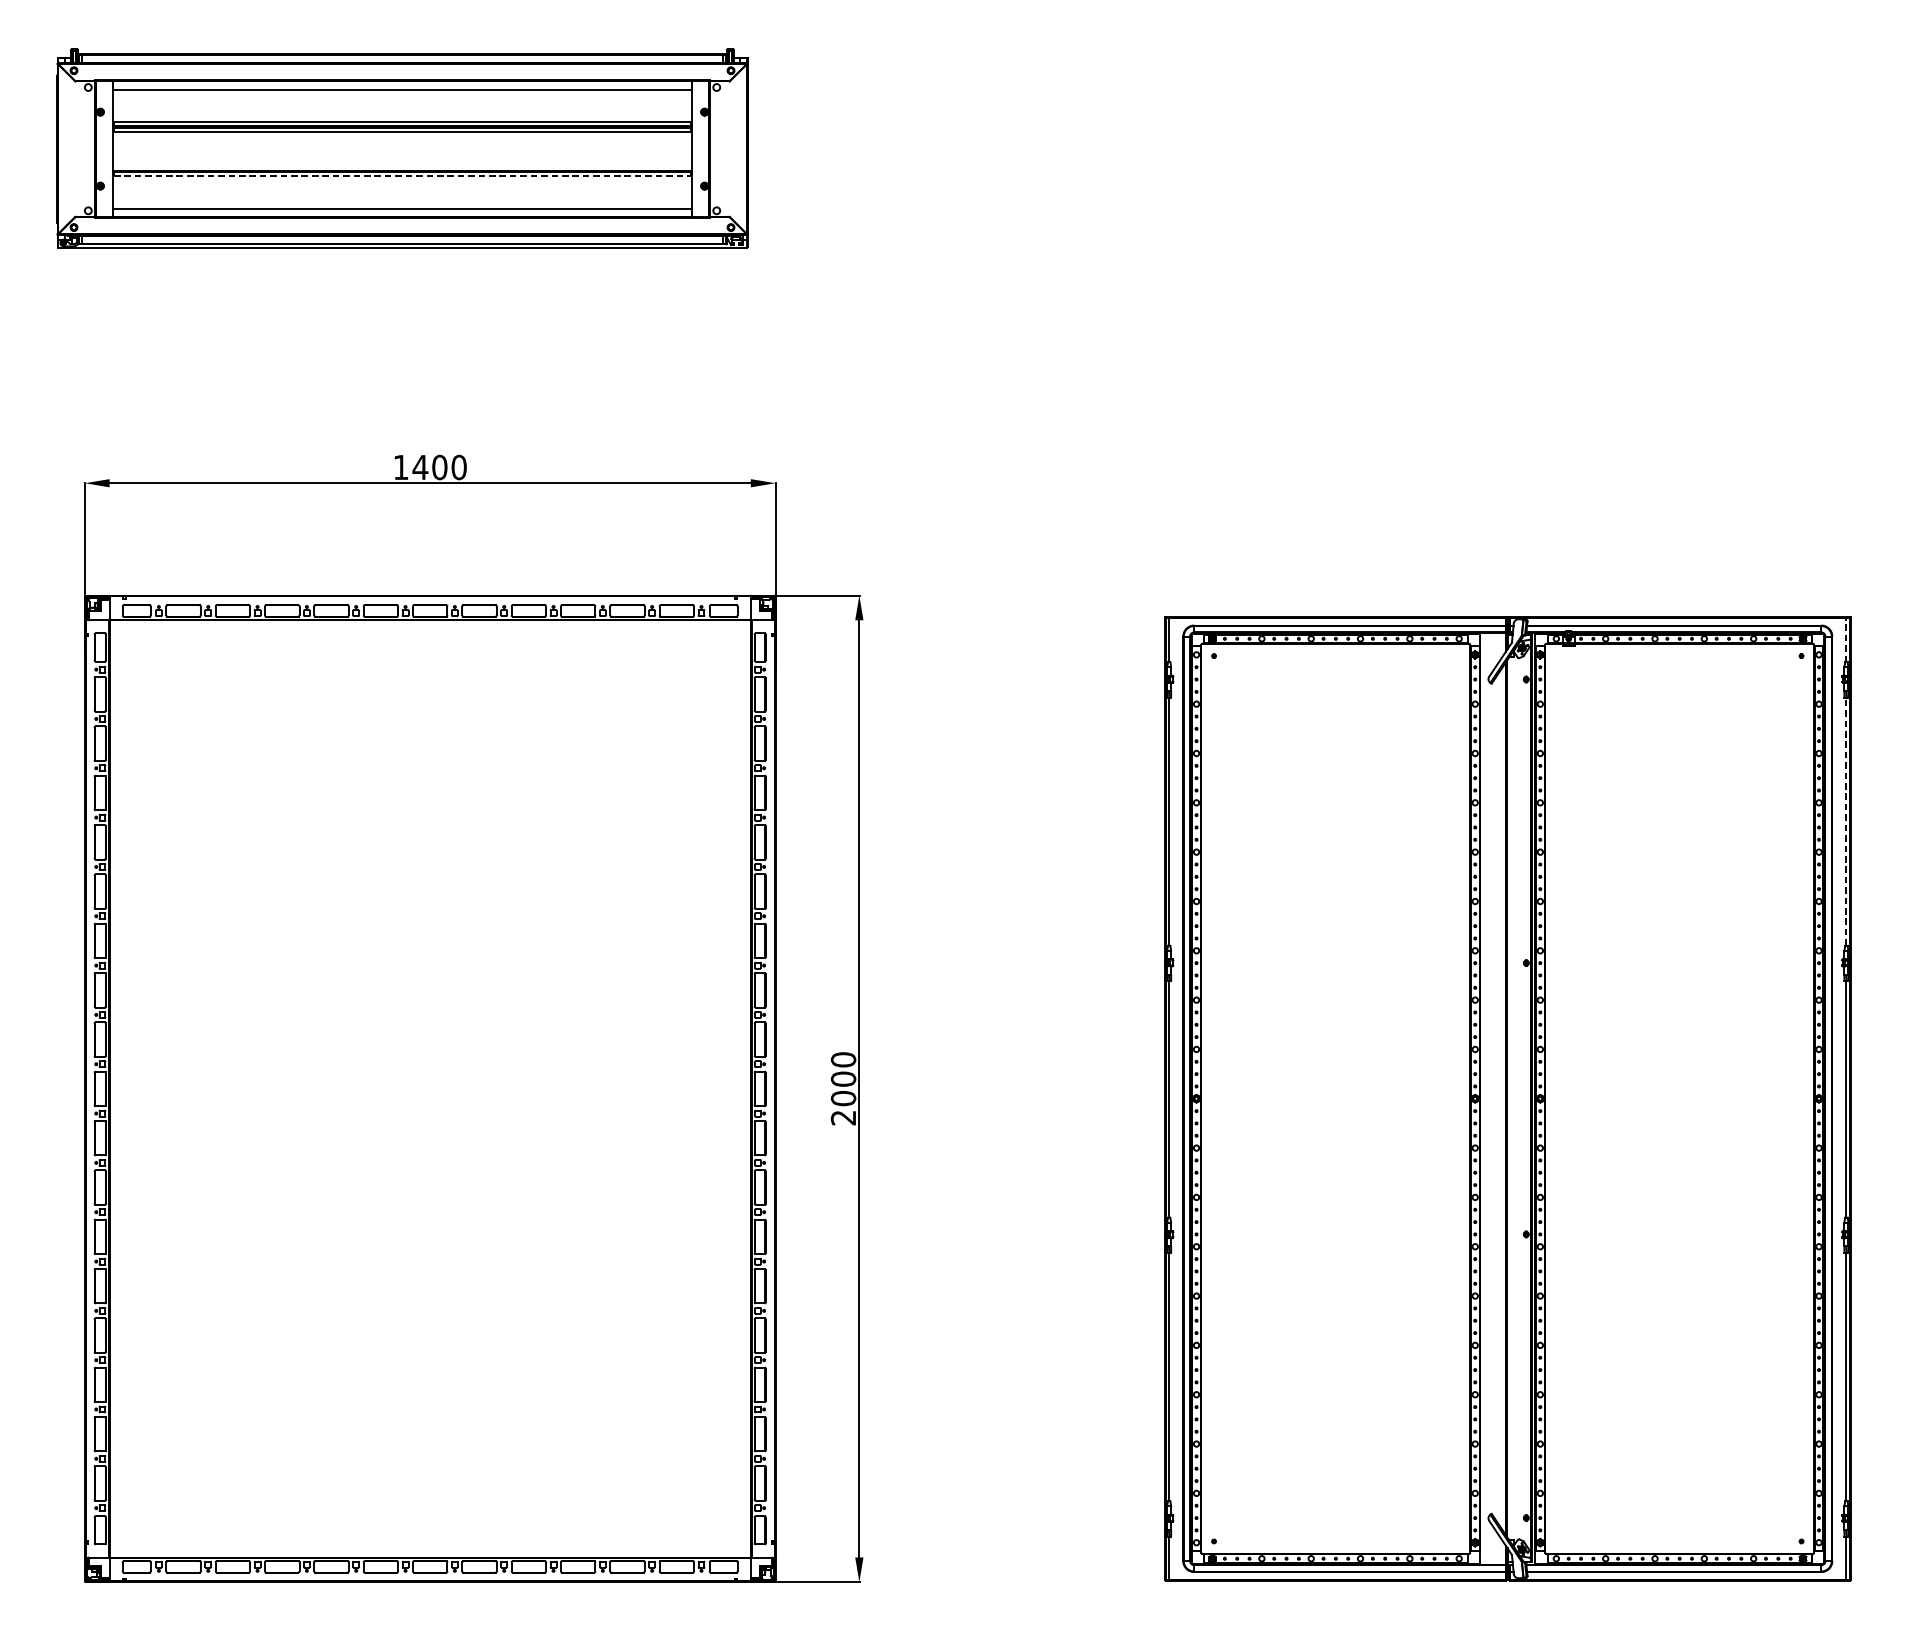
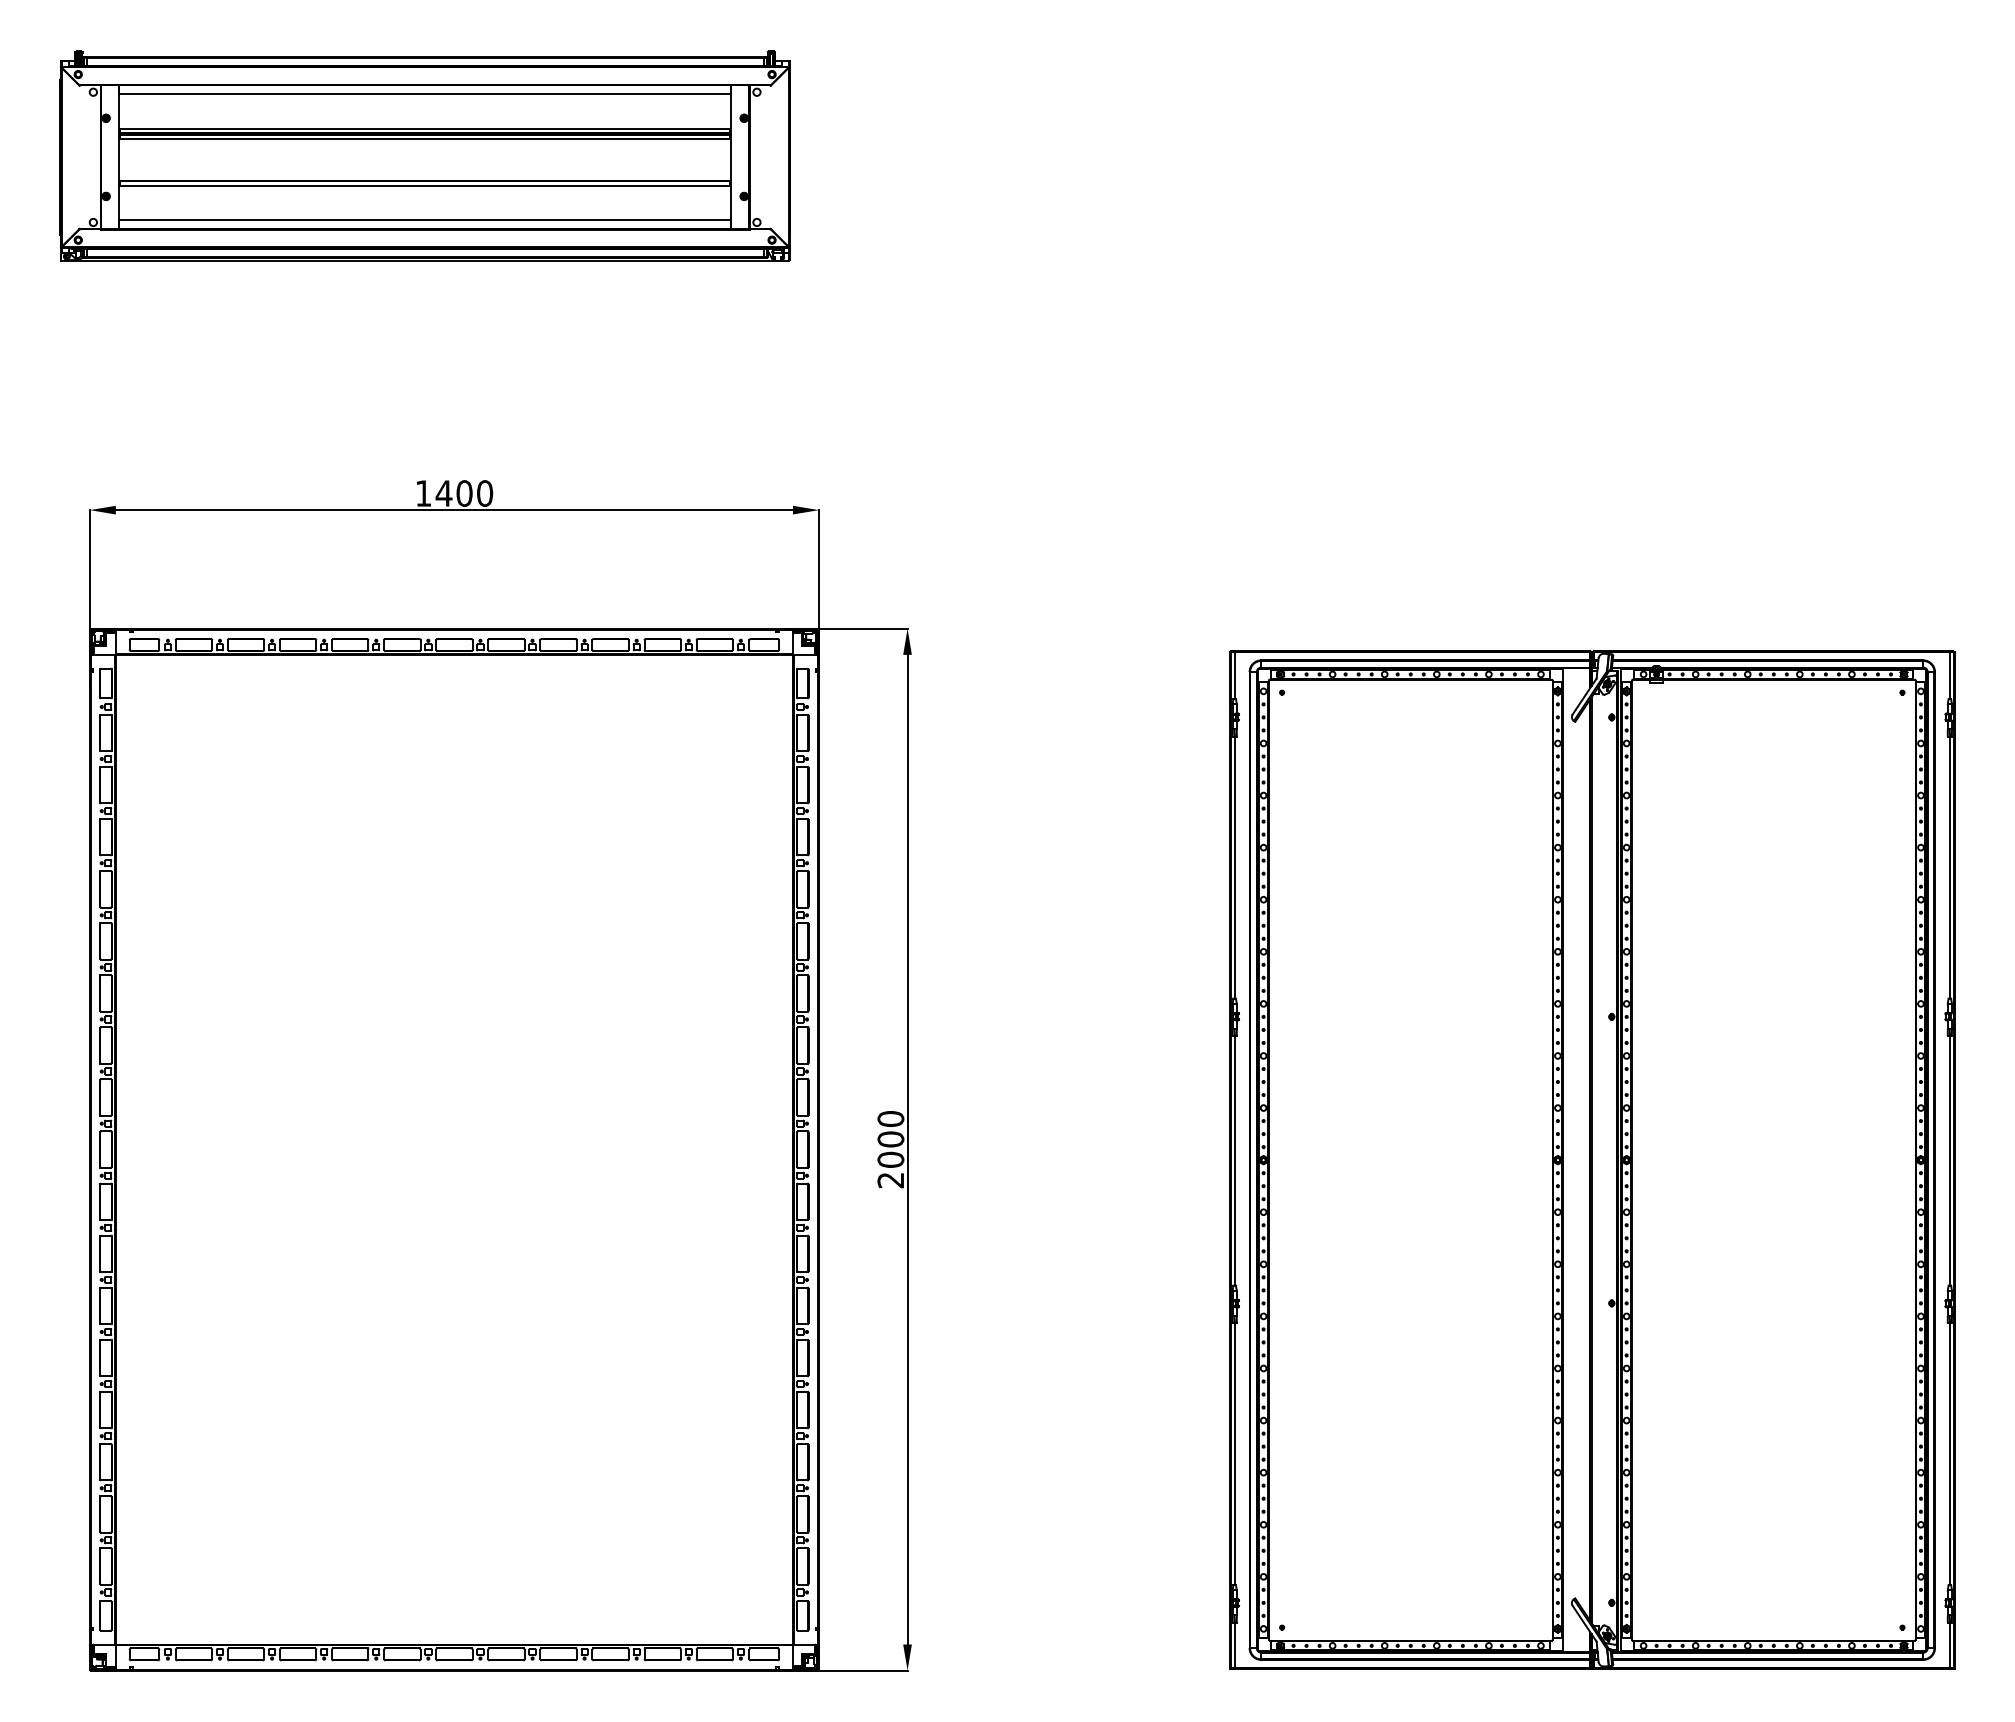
line: (402, 175) -> (425, 185), dashed -> solid
line: (1846, 639) -> (1949, 675), dashed -> solid
line: (1846, 821) -> (1949, 867), dashed -> solid

